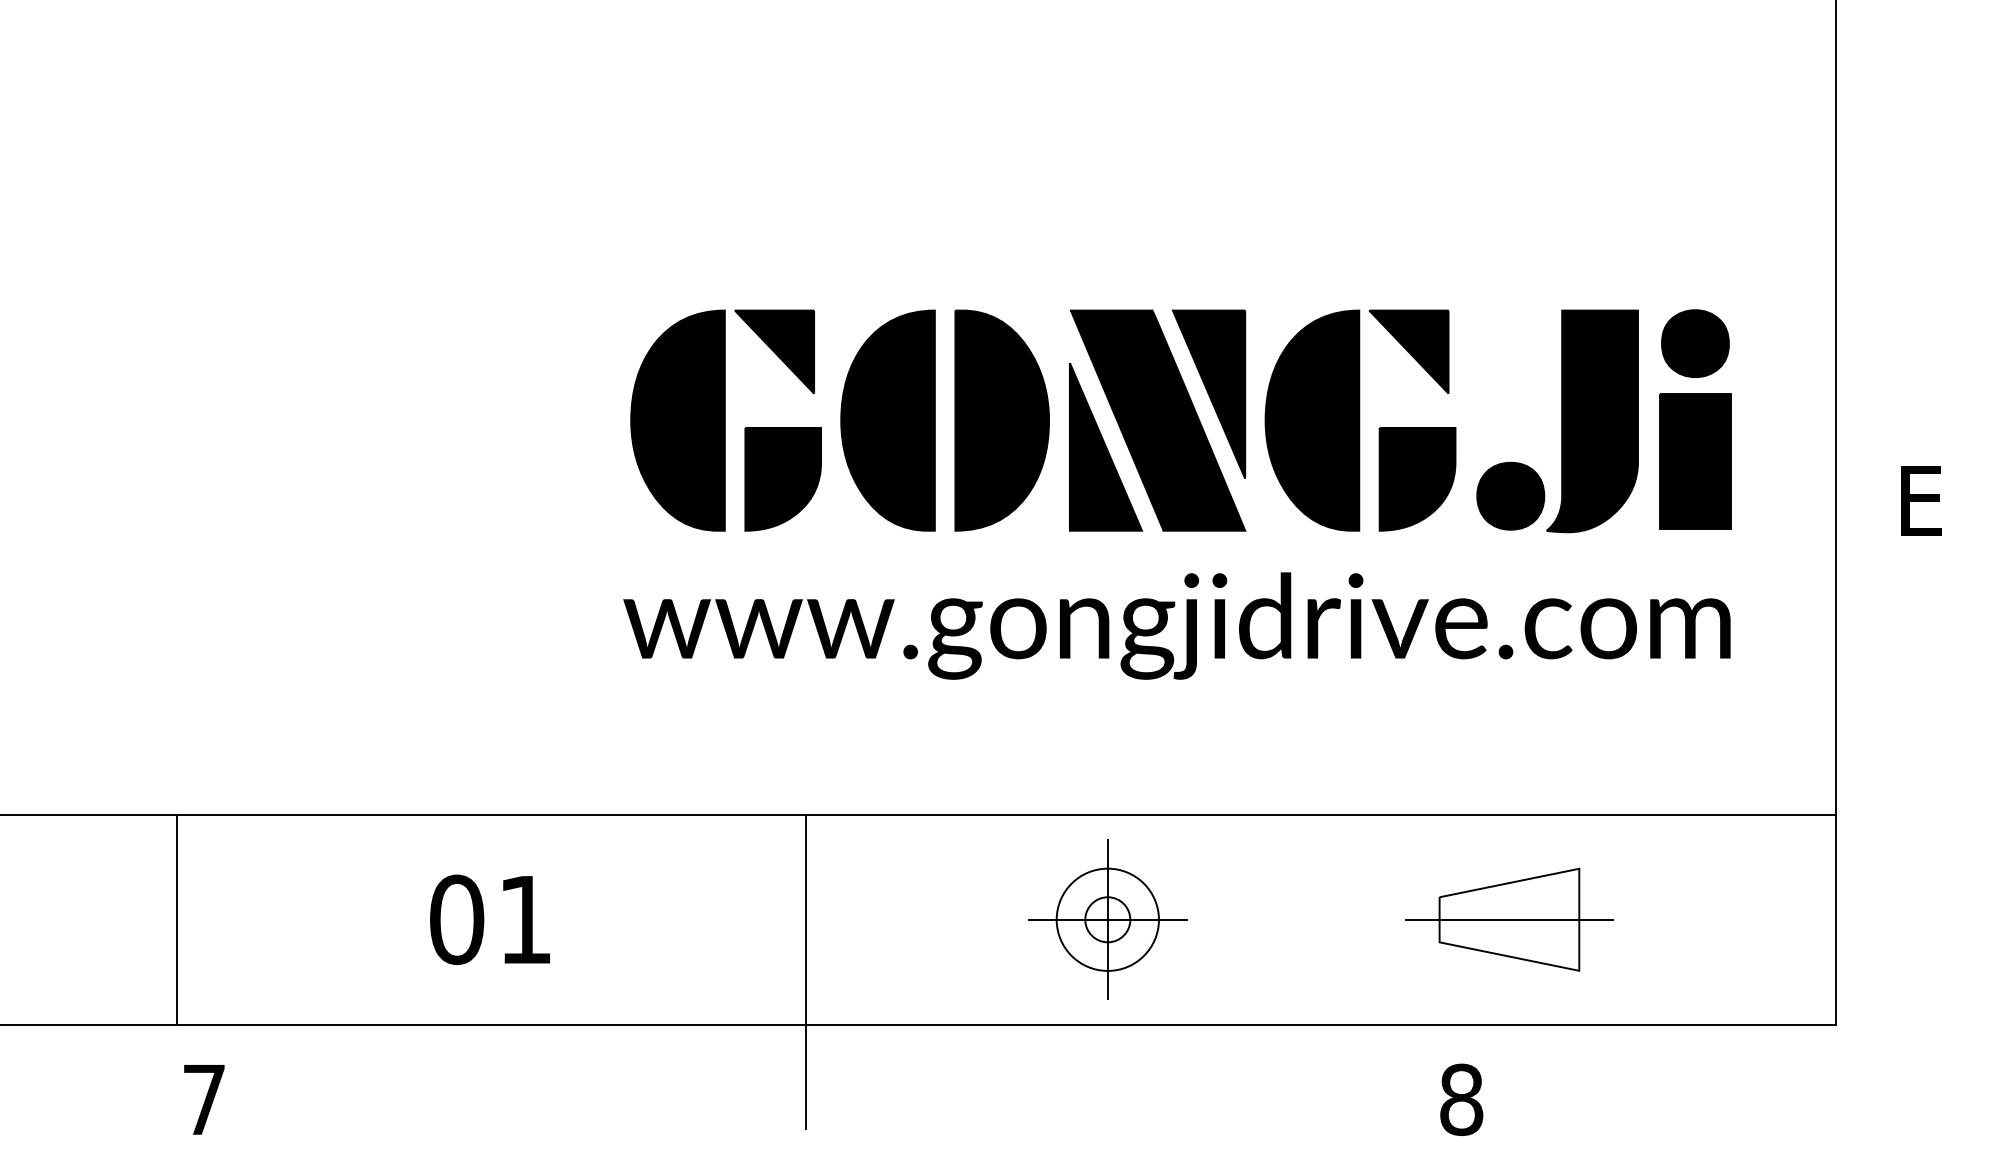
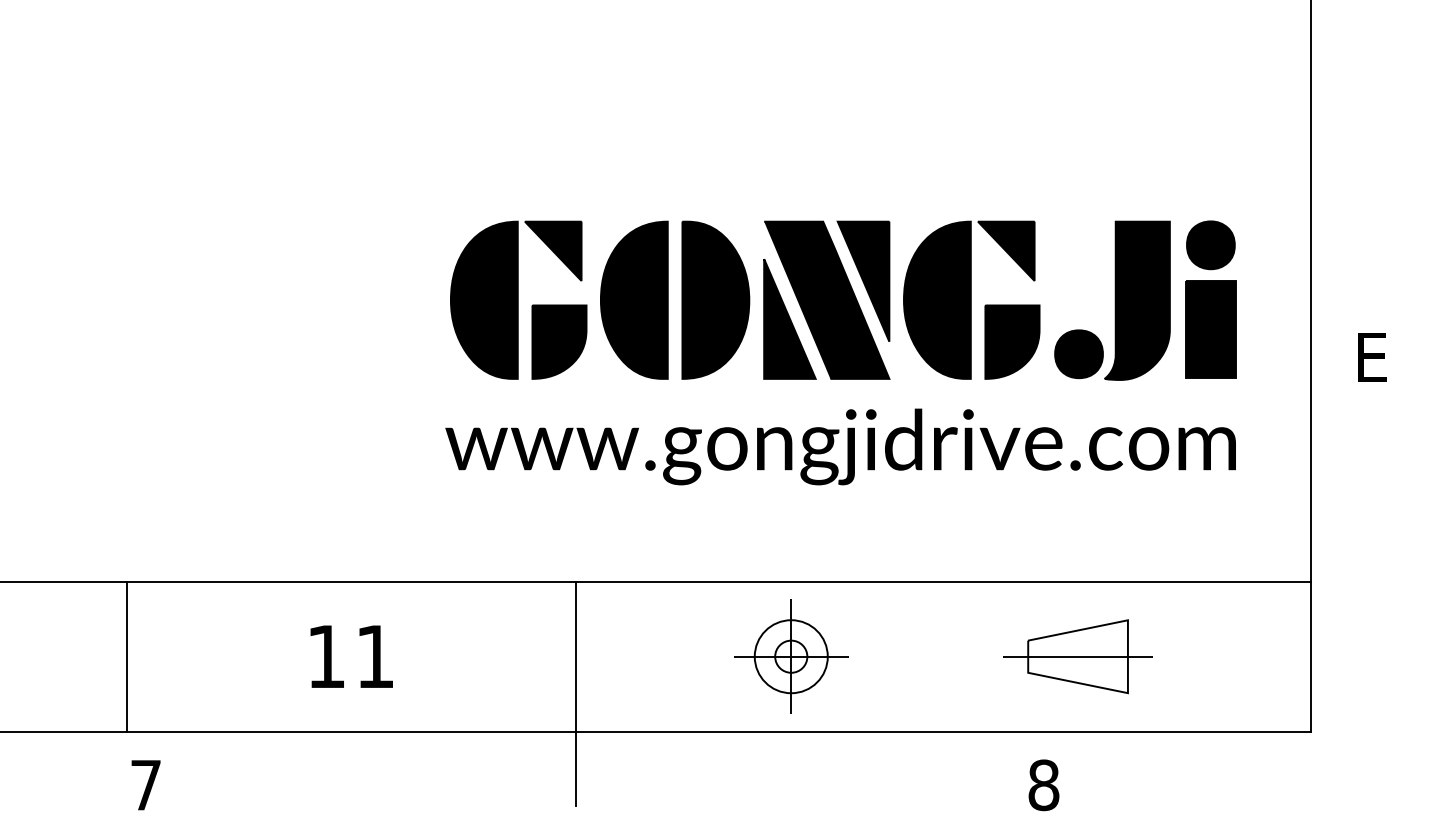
text: (457, 919) -> (326, 656), 01 -> 11

